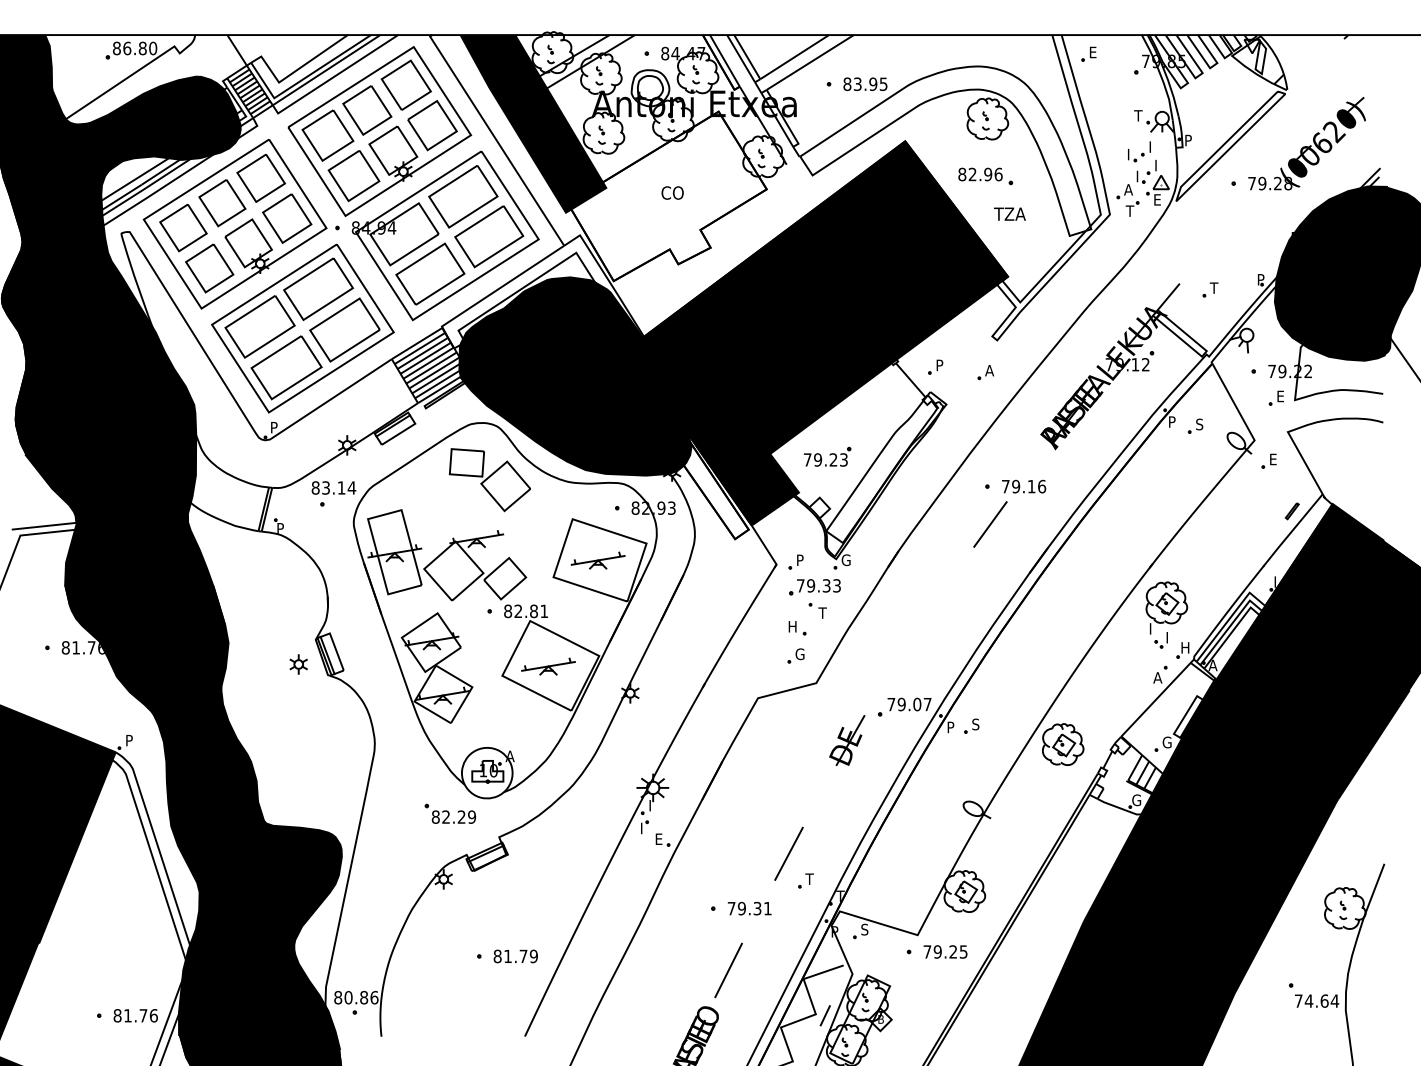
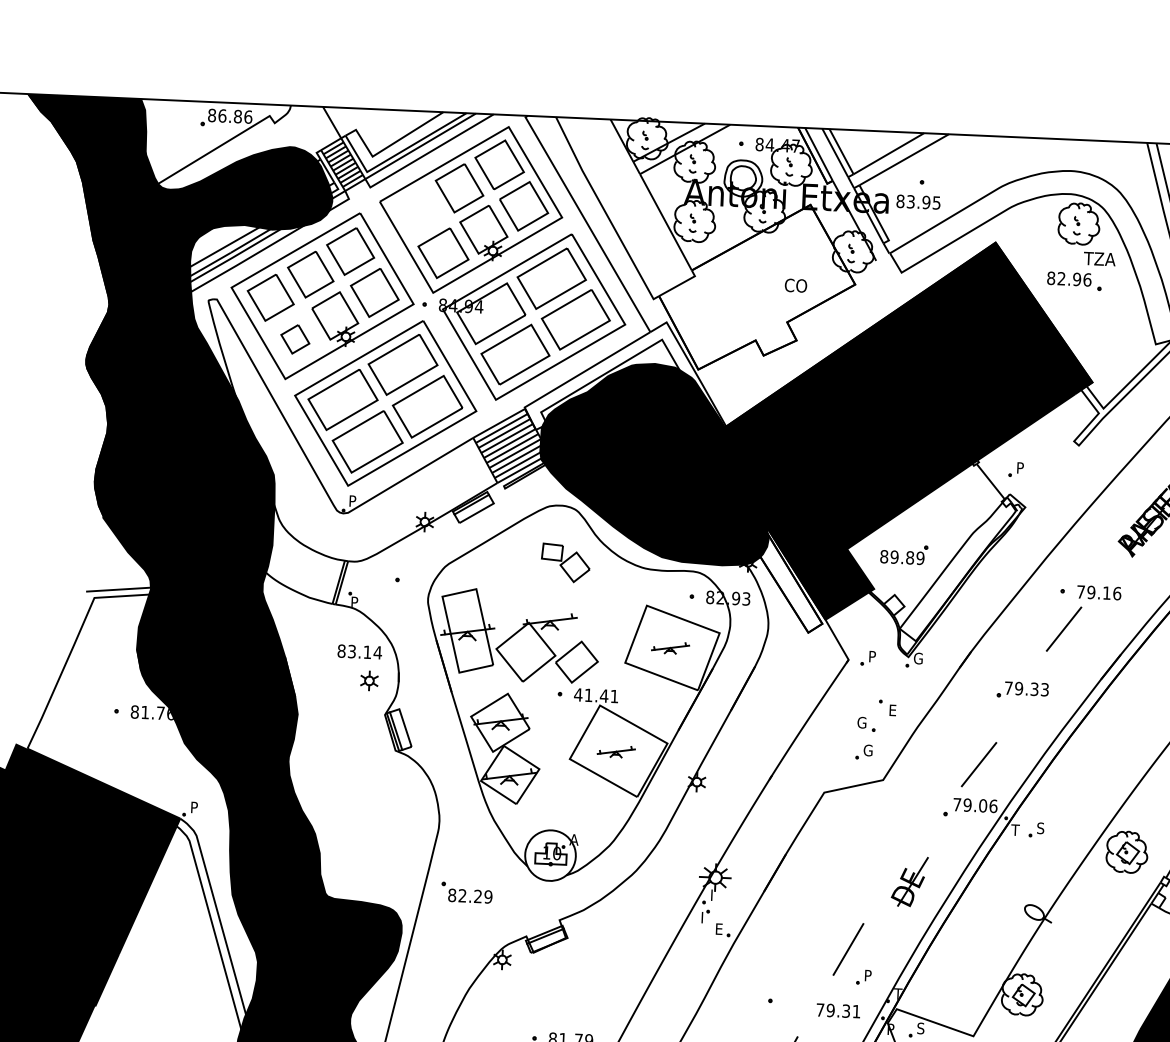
text: (153, 47) -> (248, 116), 86.80 -> 86.86
text: (865, 83) -> (918, 201), moved
fill: (533, 123) -> (625, 208), removed
part: (327, 135) -> (418, 211), removed
text: (672, 192) -> (795, 285), moved
text: (1009, 213) -> (1099, 258), moved
part: (209, 268) -> (295, 339), size x0.6
part: (985, 372) -> (1065, 477), removed
text: (825, 459) -> (902, 557), 79.23 -> 89.89
part: (489, 480) -> (565, 563), size x0.6
text: (333, 487) -> (359, 651), moved
part: (597, 560) -> (669, 648), size x0.7
part: (814, 587) -> (1022, 690), moved
text: (520, 611) -> (590, 695), 82.81 -> 41.41
text: (822, 612) -> (892, 709), T -> E
text: (792, 626) -> (861, 722), H -> G
line: (911, 663) -> (979, 764), added
part: (298, 664) -> (369, 680), moved
part: (548, 666) -> (616, 751), size x0.7
text: (927, 704) -> (993, 806), 79.07 -> 79.06
text: (950, 727) -> (1015, 830), P -> T
part: (847, 740) -> (909, 881), moved
part: (450, 813) -> (467, 892), moved
text: (809, 878) -> (867, 974), T -> P
text: (749, 908) -> (838, 1010), moved

